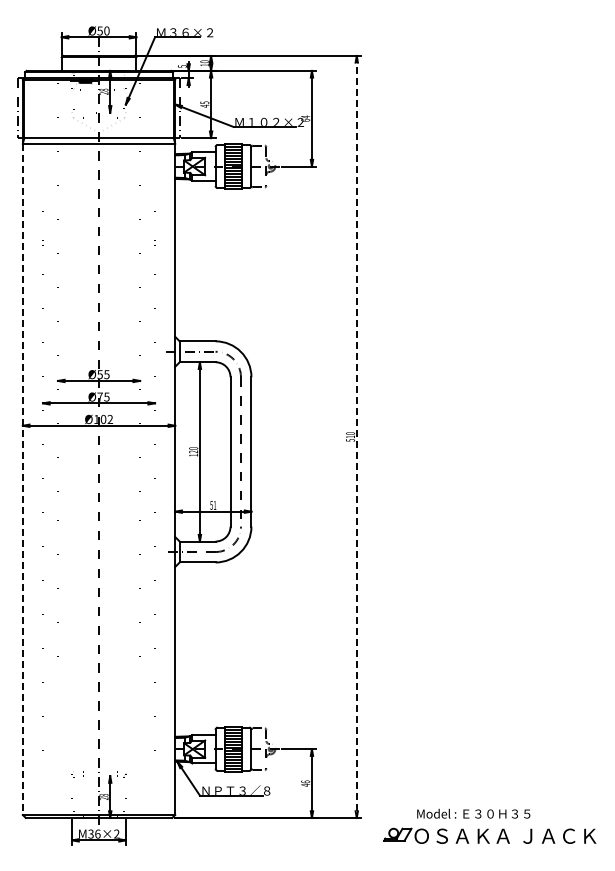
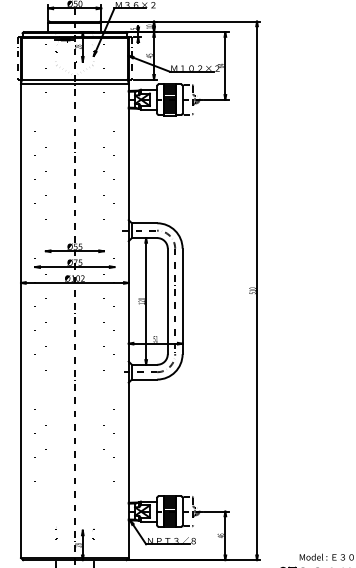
line: (356, 436) -> (256, 290), dashed -> solid
line: (22, 479) -> (20, 320), dashed -> solid

